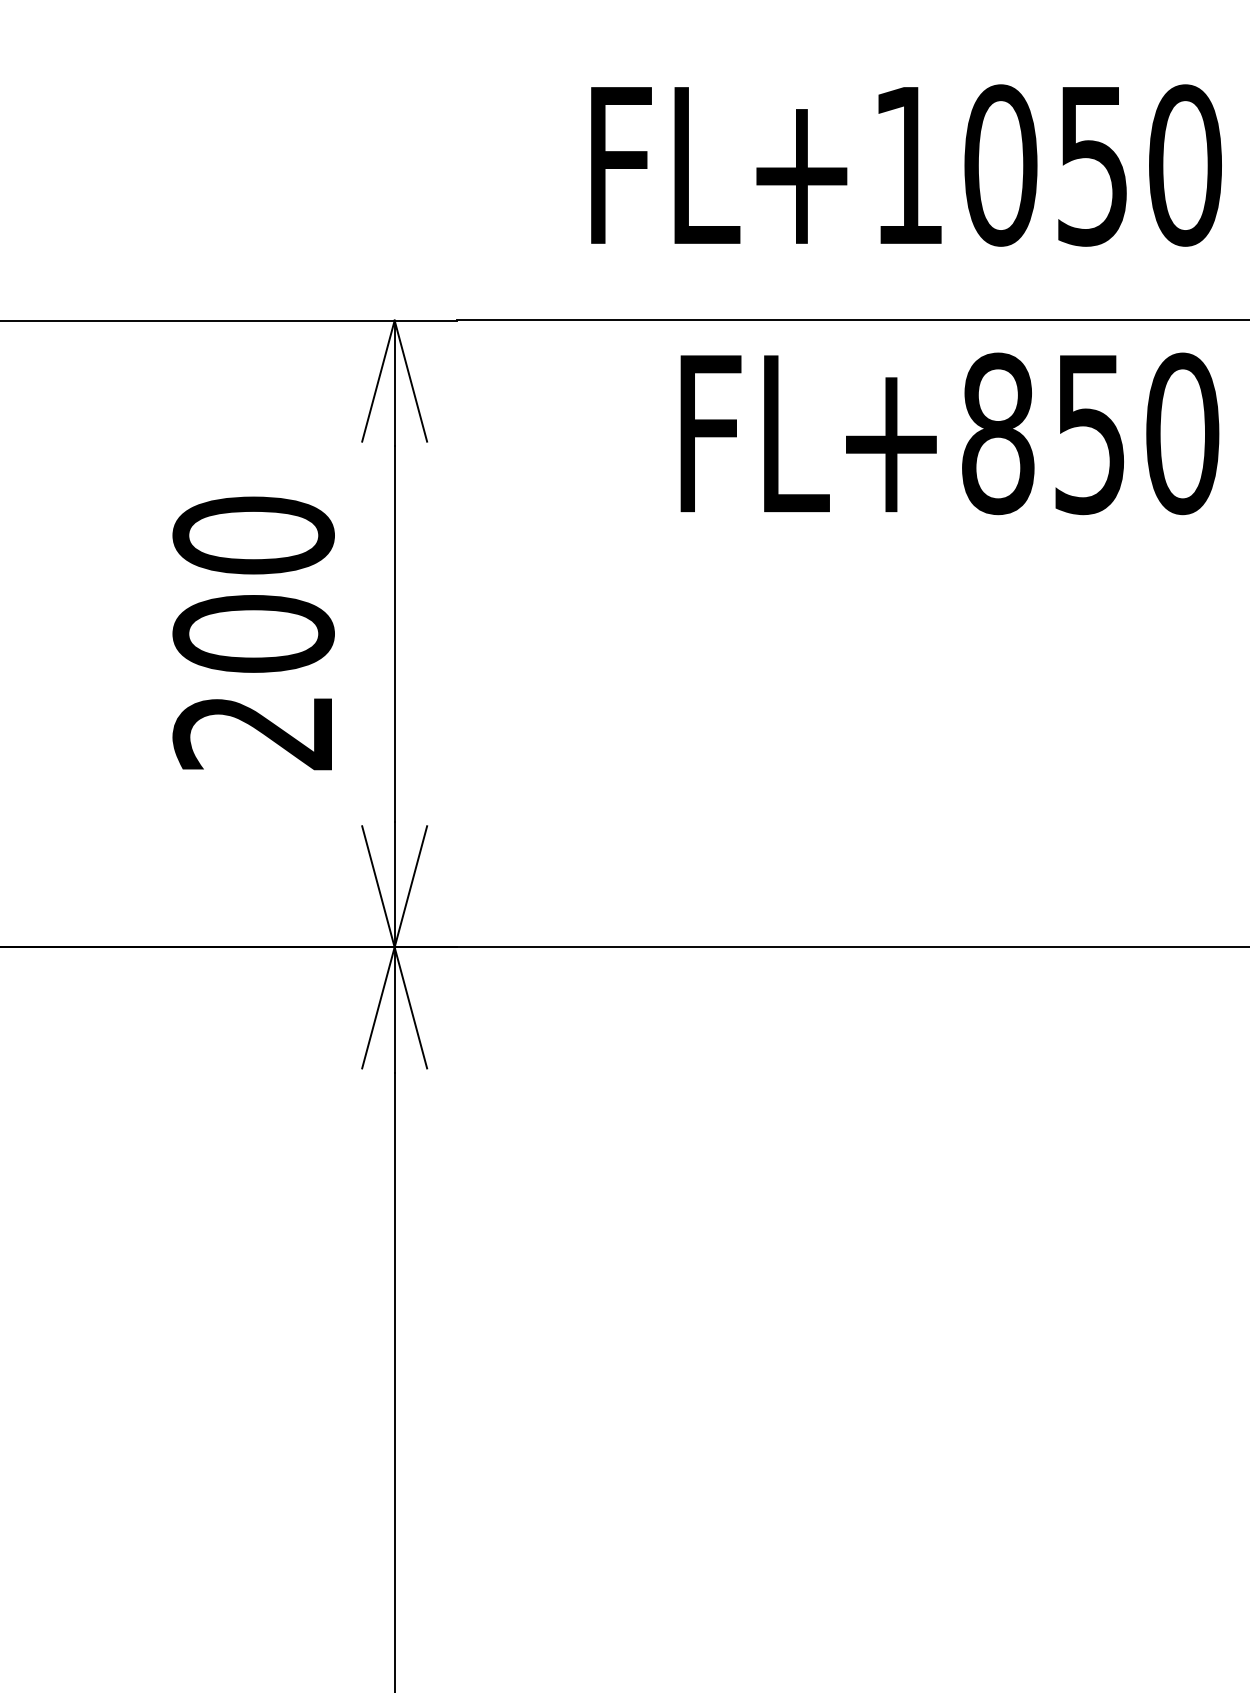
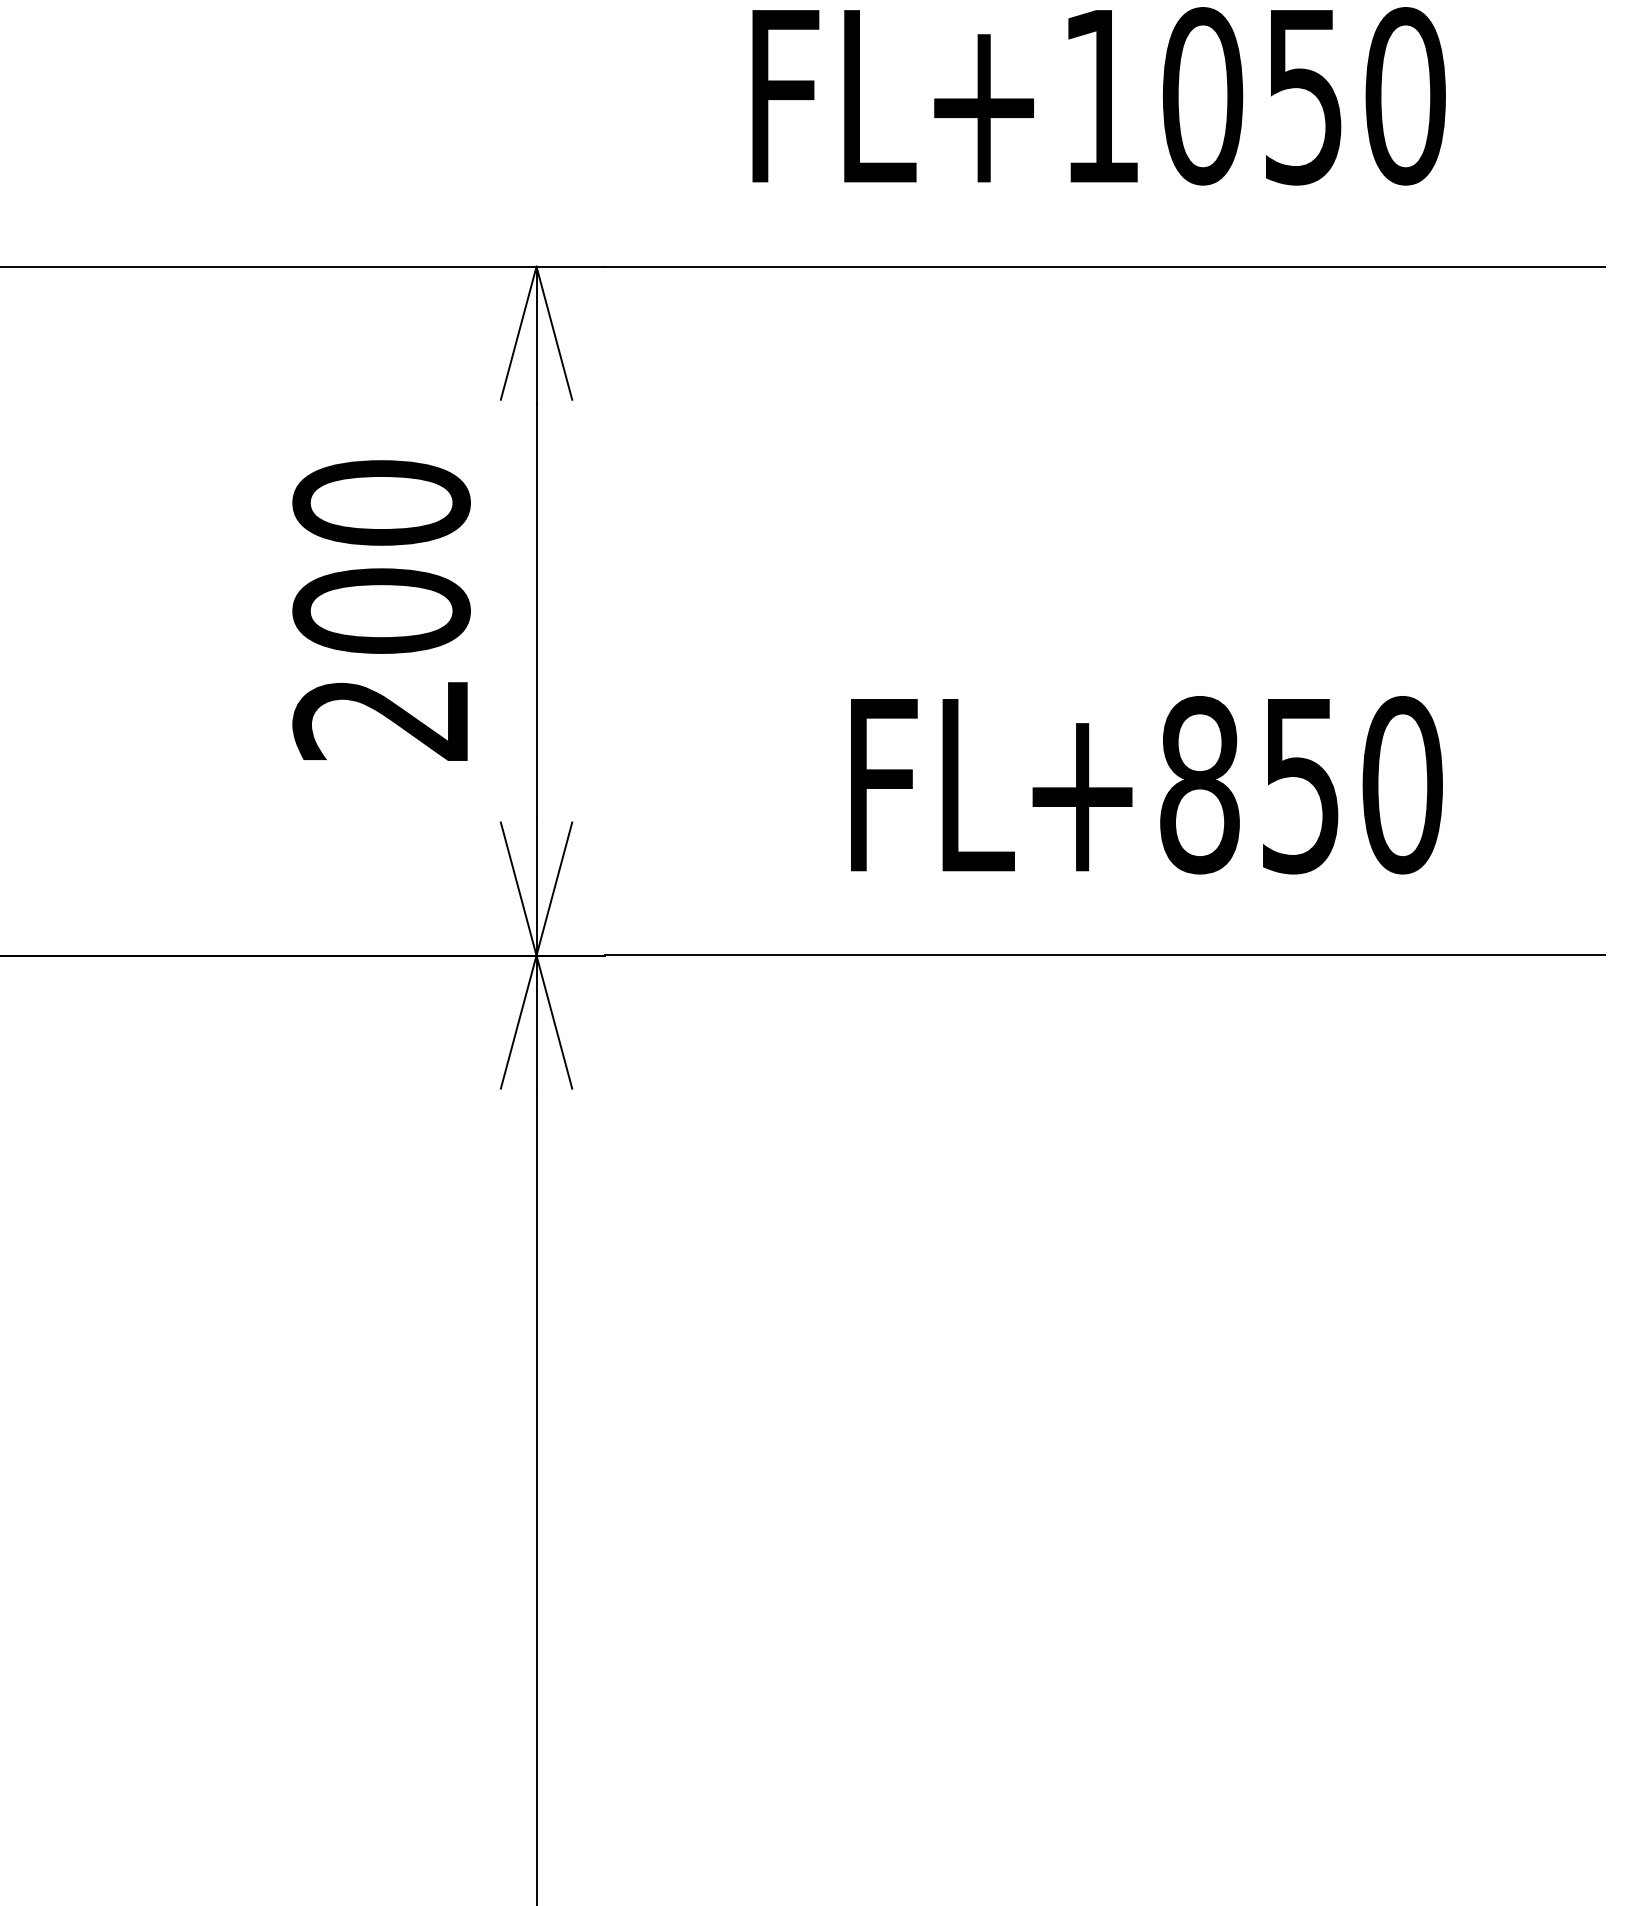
text: (949, 434) -> (1146, 785), moved

